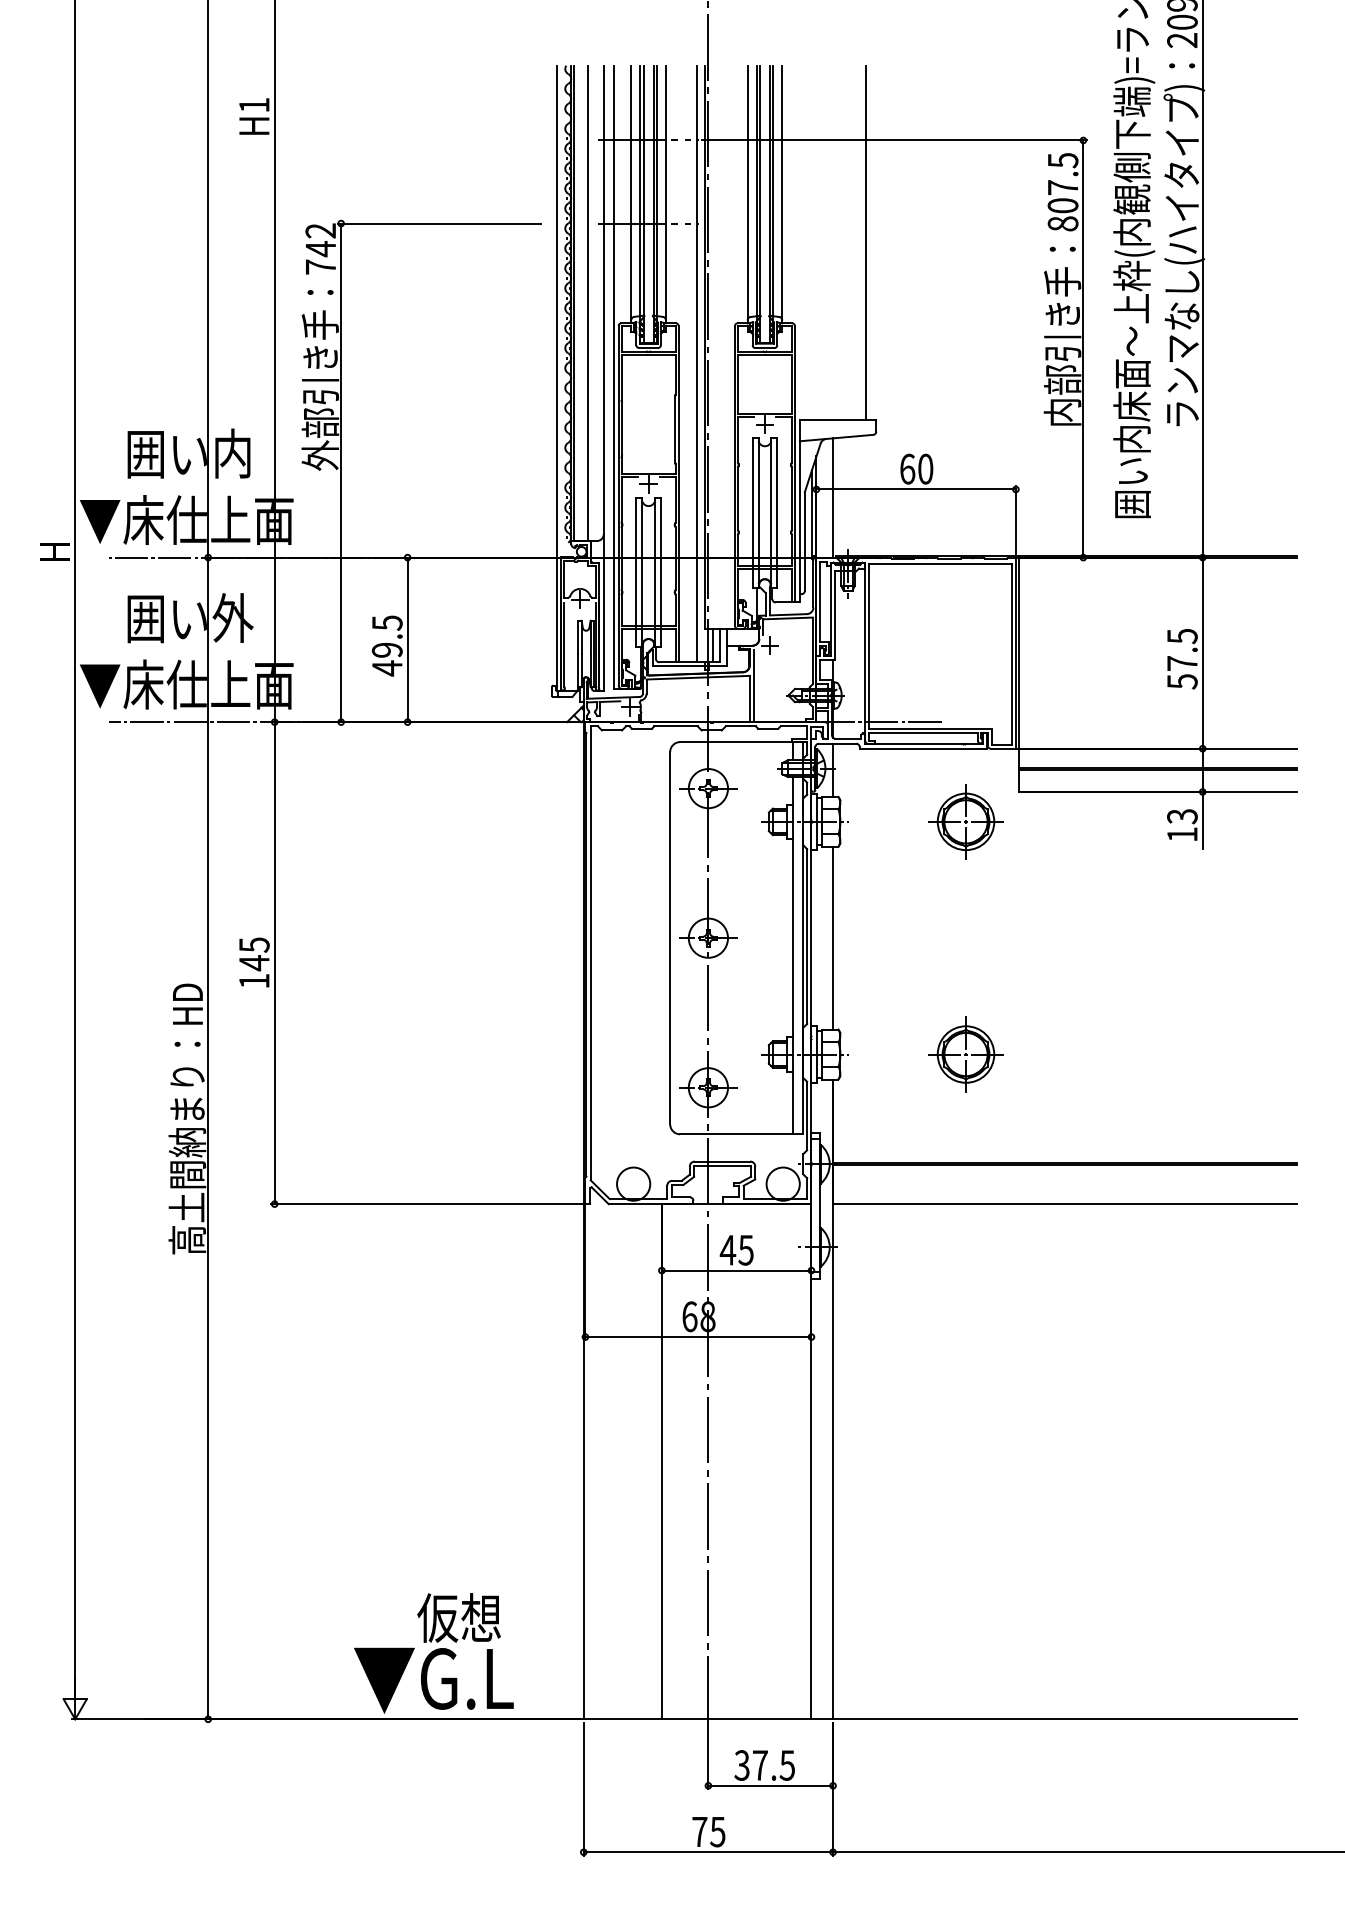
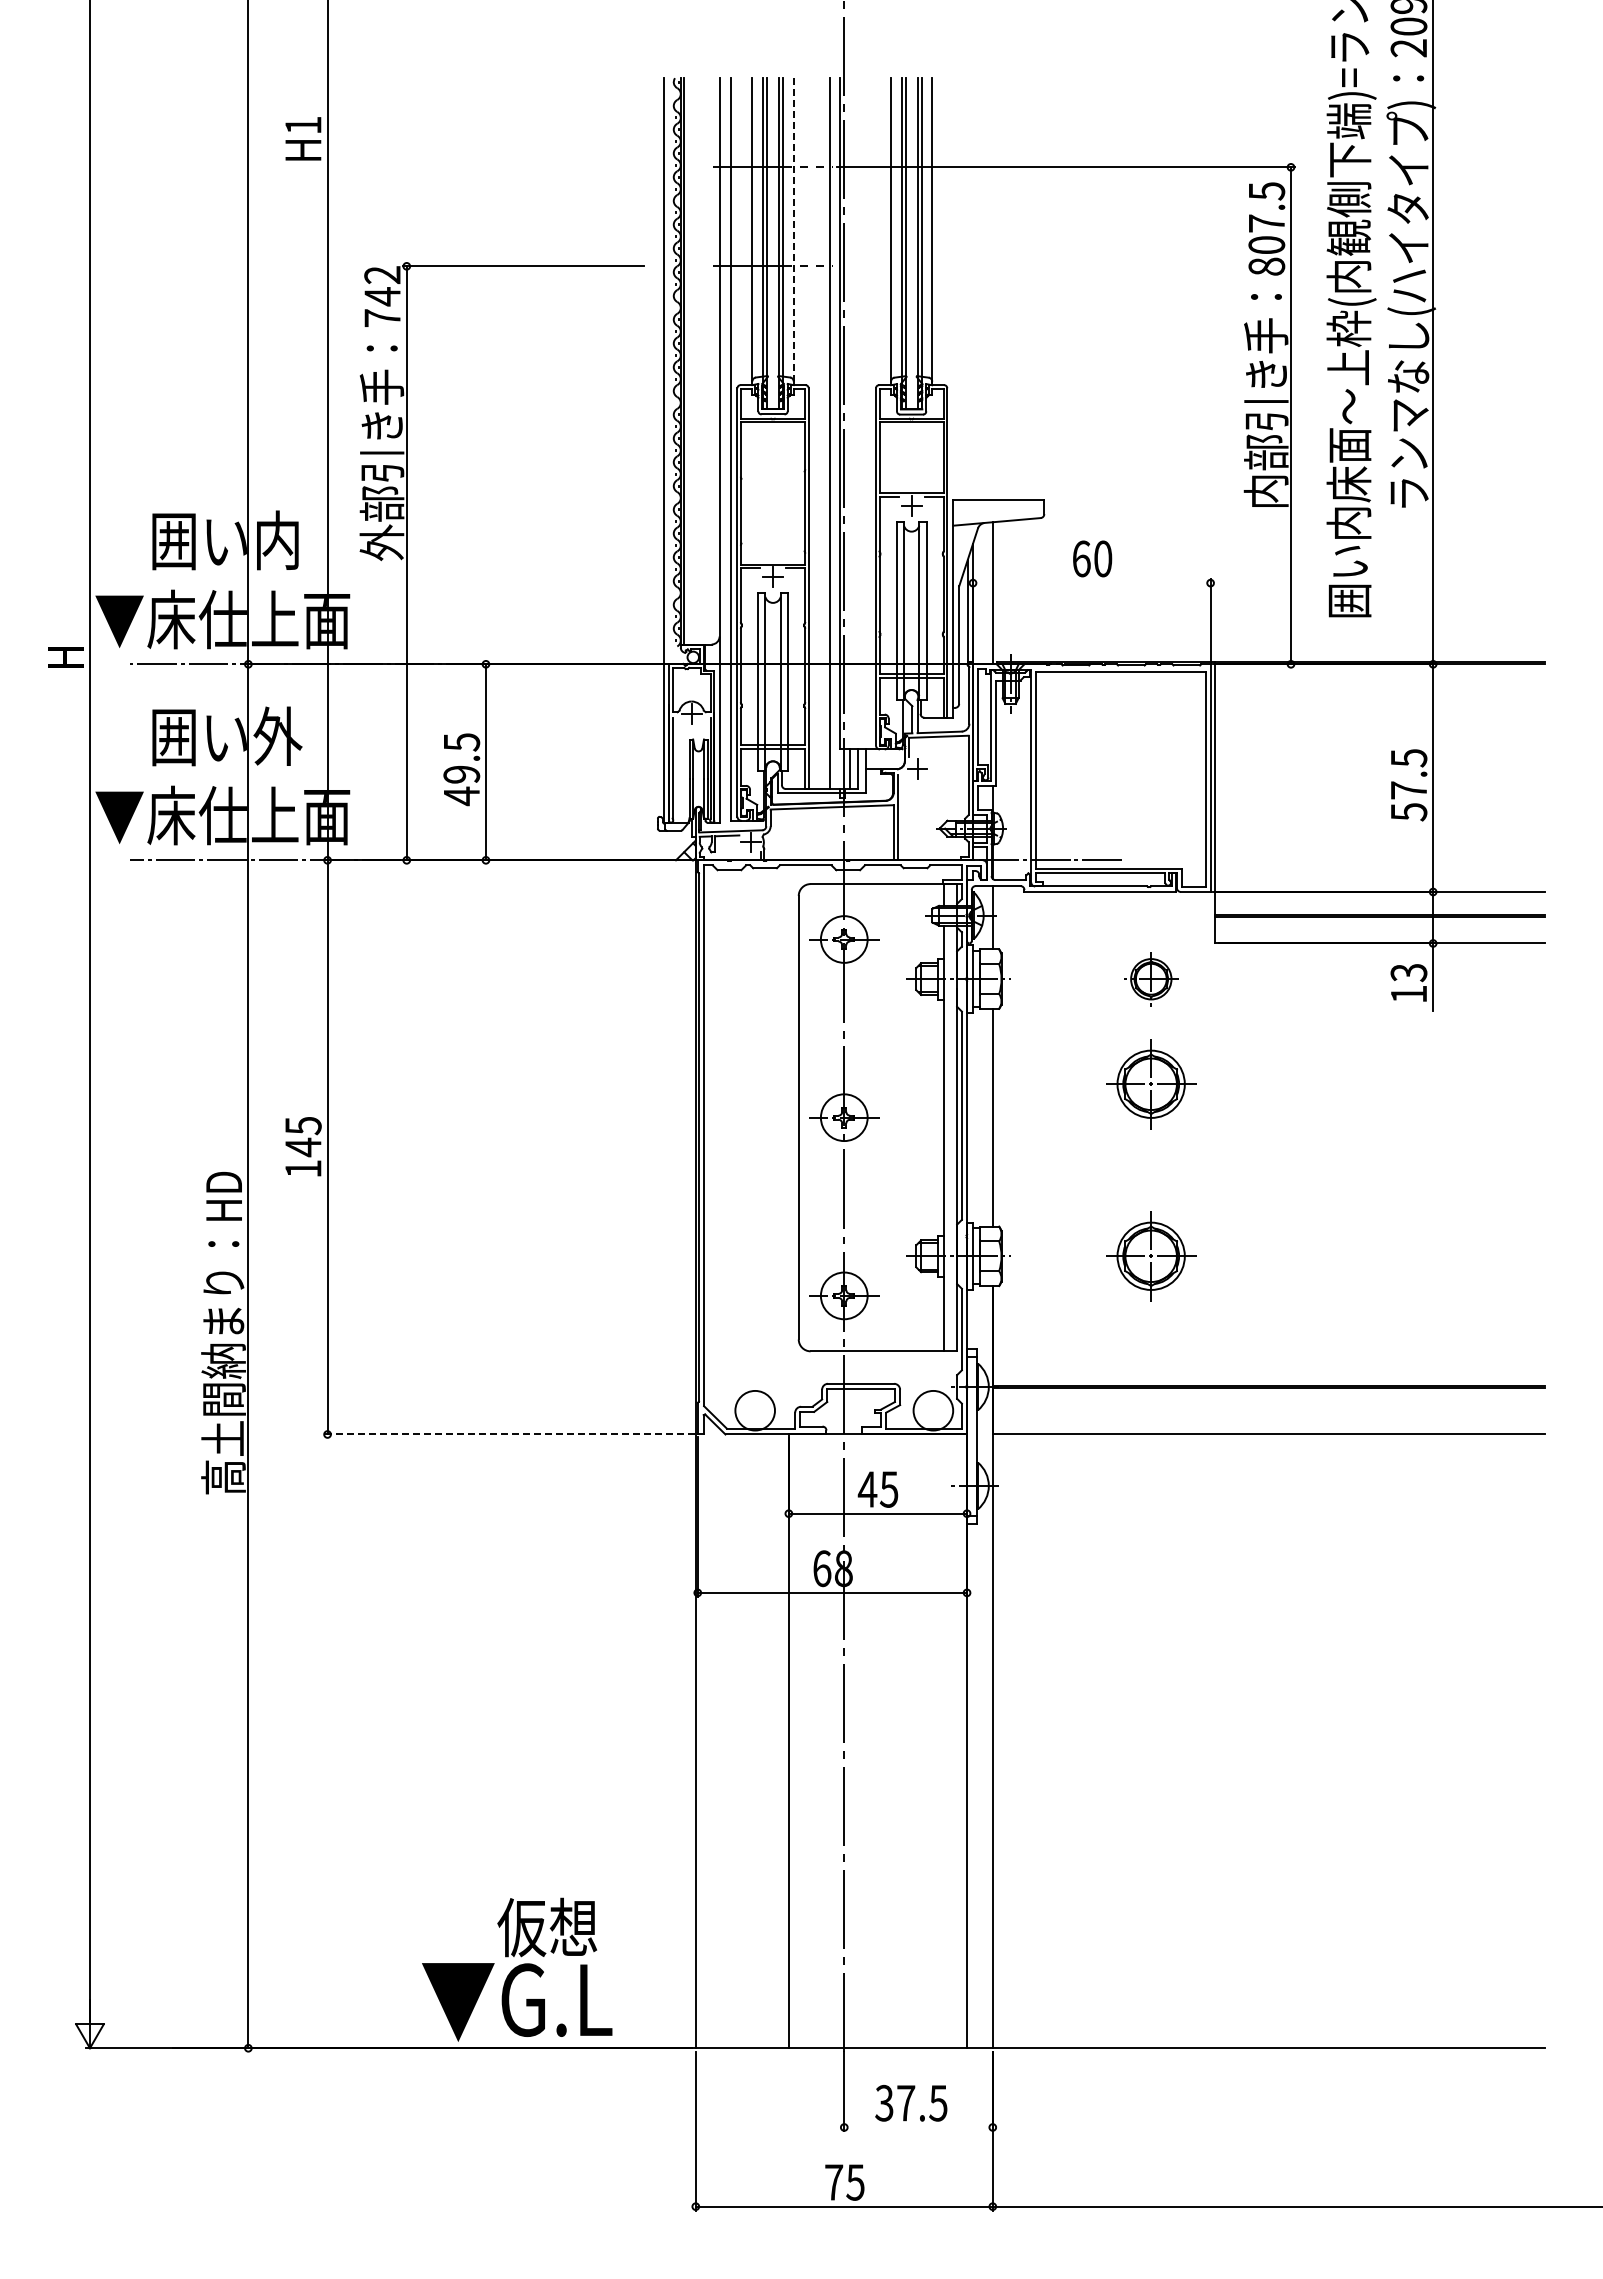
line: (665, 192) -> (793, 229), solid -> dashed
line: (866, 242) -> (1032, 288), removed
line: (587, 303) -> (700, 361), removed
line: (915, 489) -> (1091, 583), removed
part: (966, 822) -> (1151, 979), size x0.6
part: (966, 910) -> (1151, 1084), added
line: (427, 1204) -> (509, 1434), solid -> dashed
line: (770, 1785) -> (918, 2127), removed

